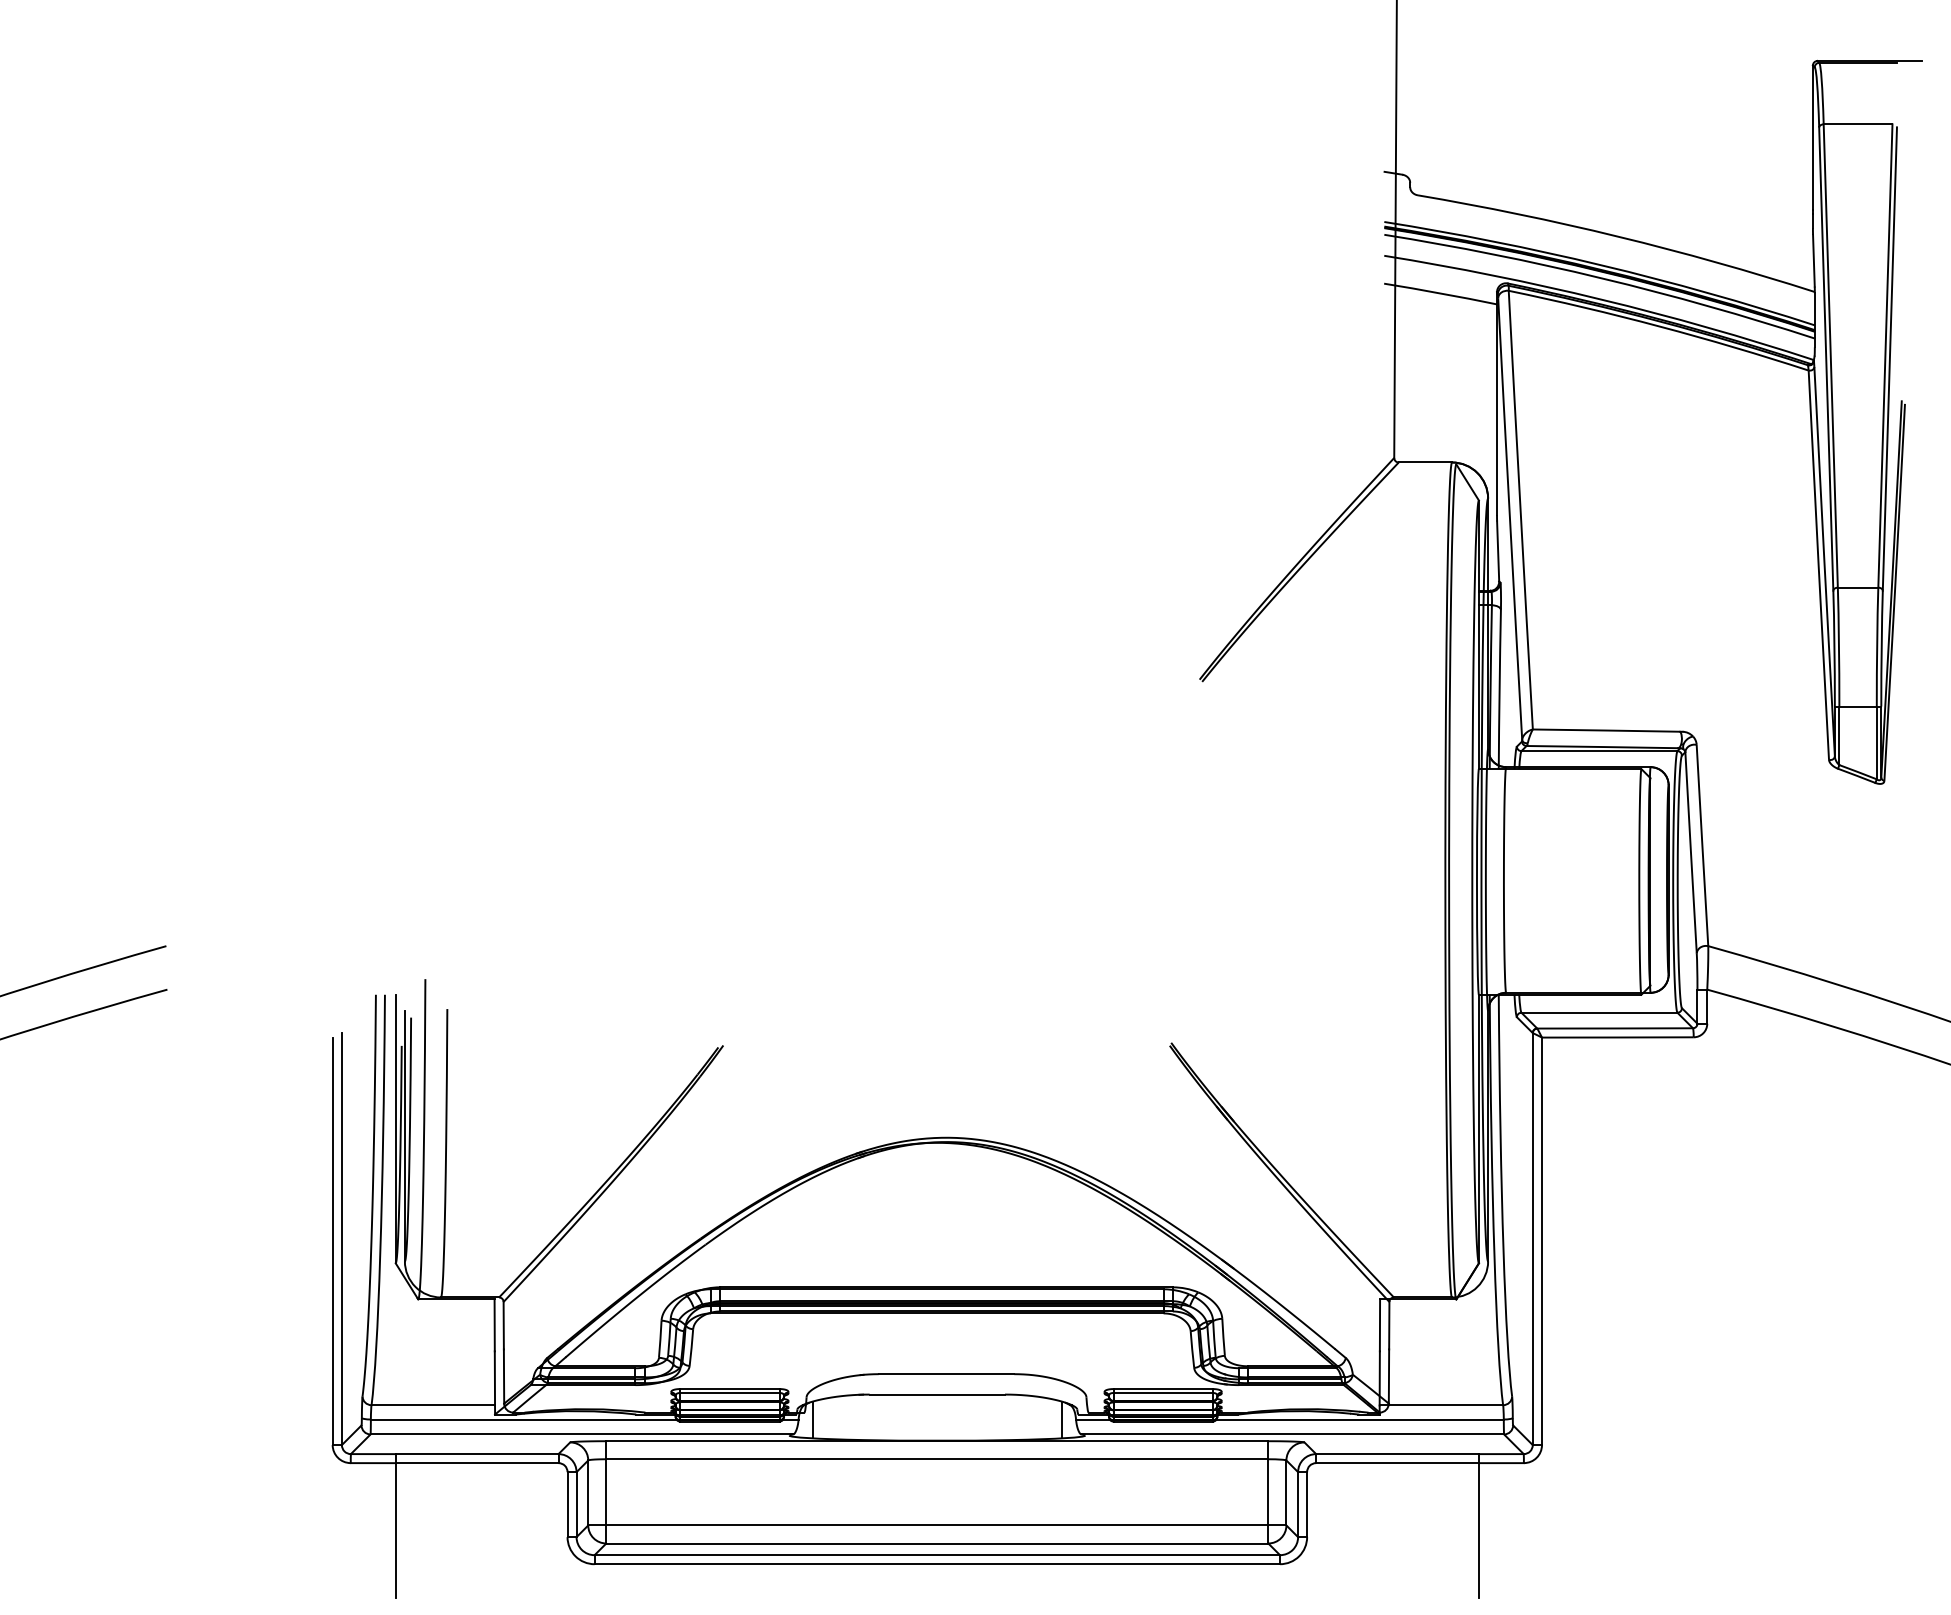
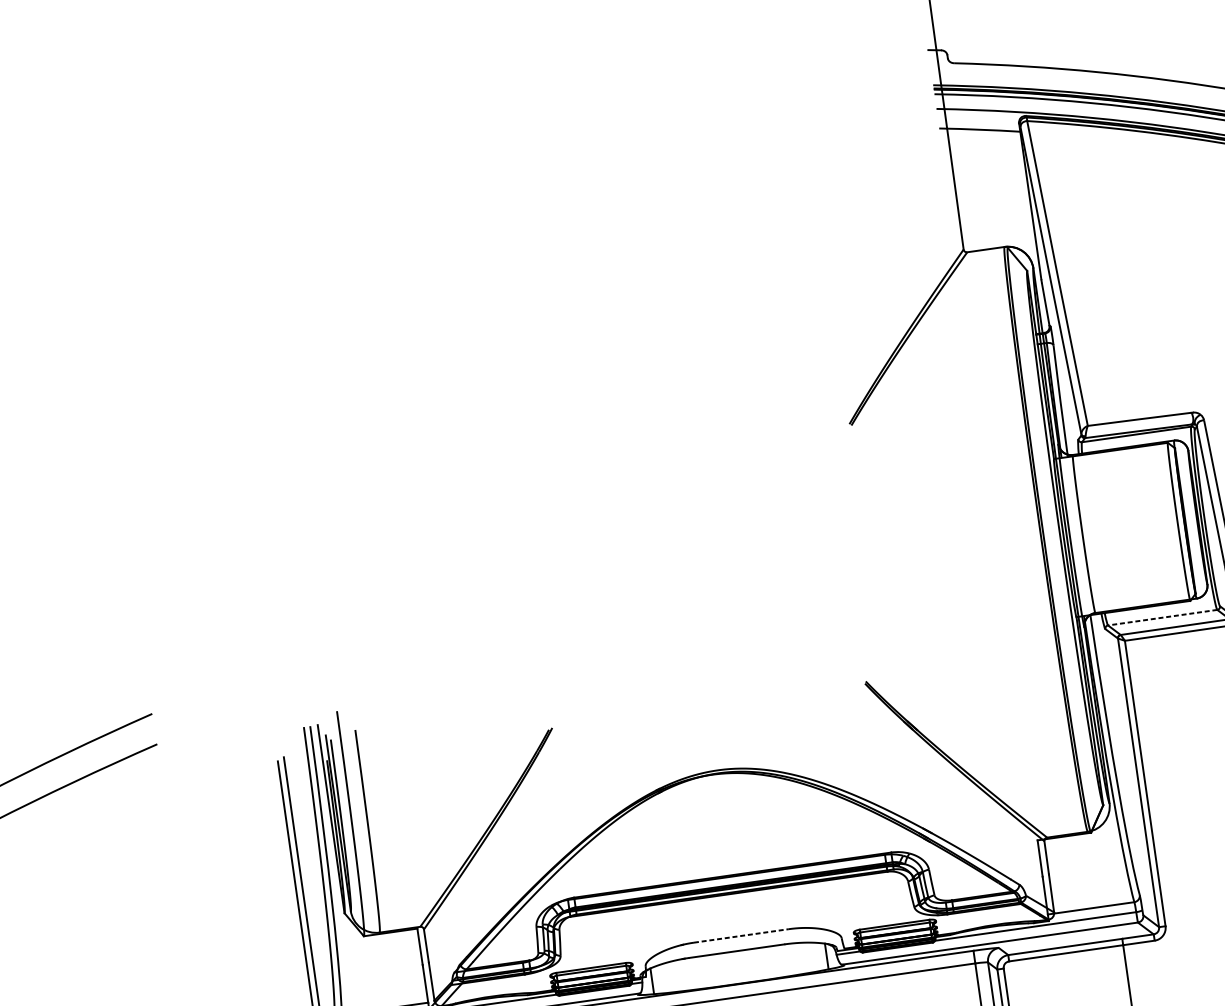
line: (1599, 1012) -> (1162, 617), solid -> dashed
line: (946, 1374) -> (741, 936), solid -> dashed

